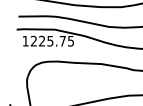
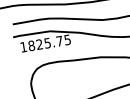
text: (33, 41) -> (31, 46), 1225.75 -> 1825.75

